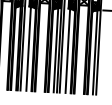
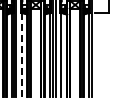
line: (28, 49) -> (22, 55), solid -> dashed

